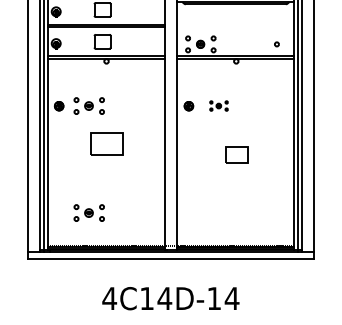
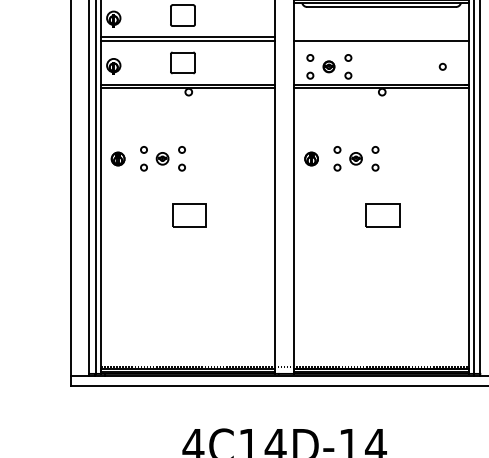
line: (235, 26) -> (381, 40), added
part: (218, 105) -> (355, 157), size x1.67
part: (106, 143) -> (188, 214), size x0.71
part: (236, 154) -> (382, 214), moved
part: (88, 212) -> (161, 317), removed

